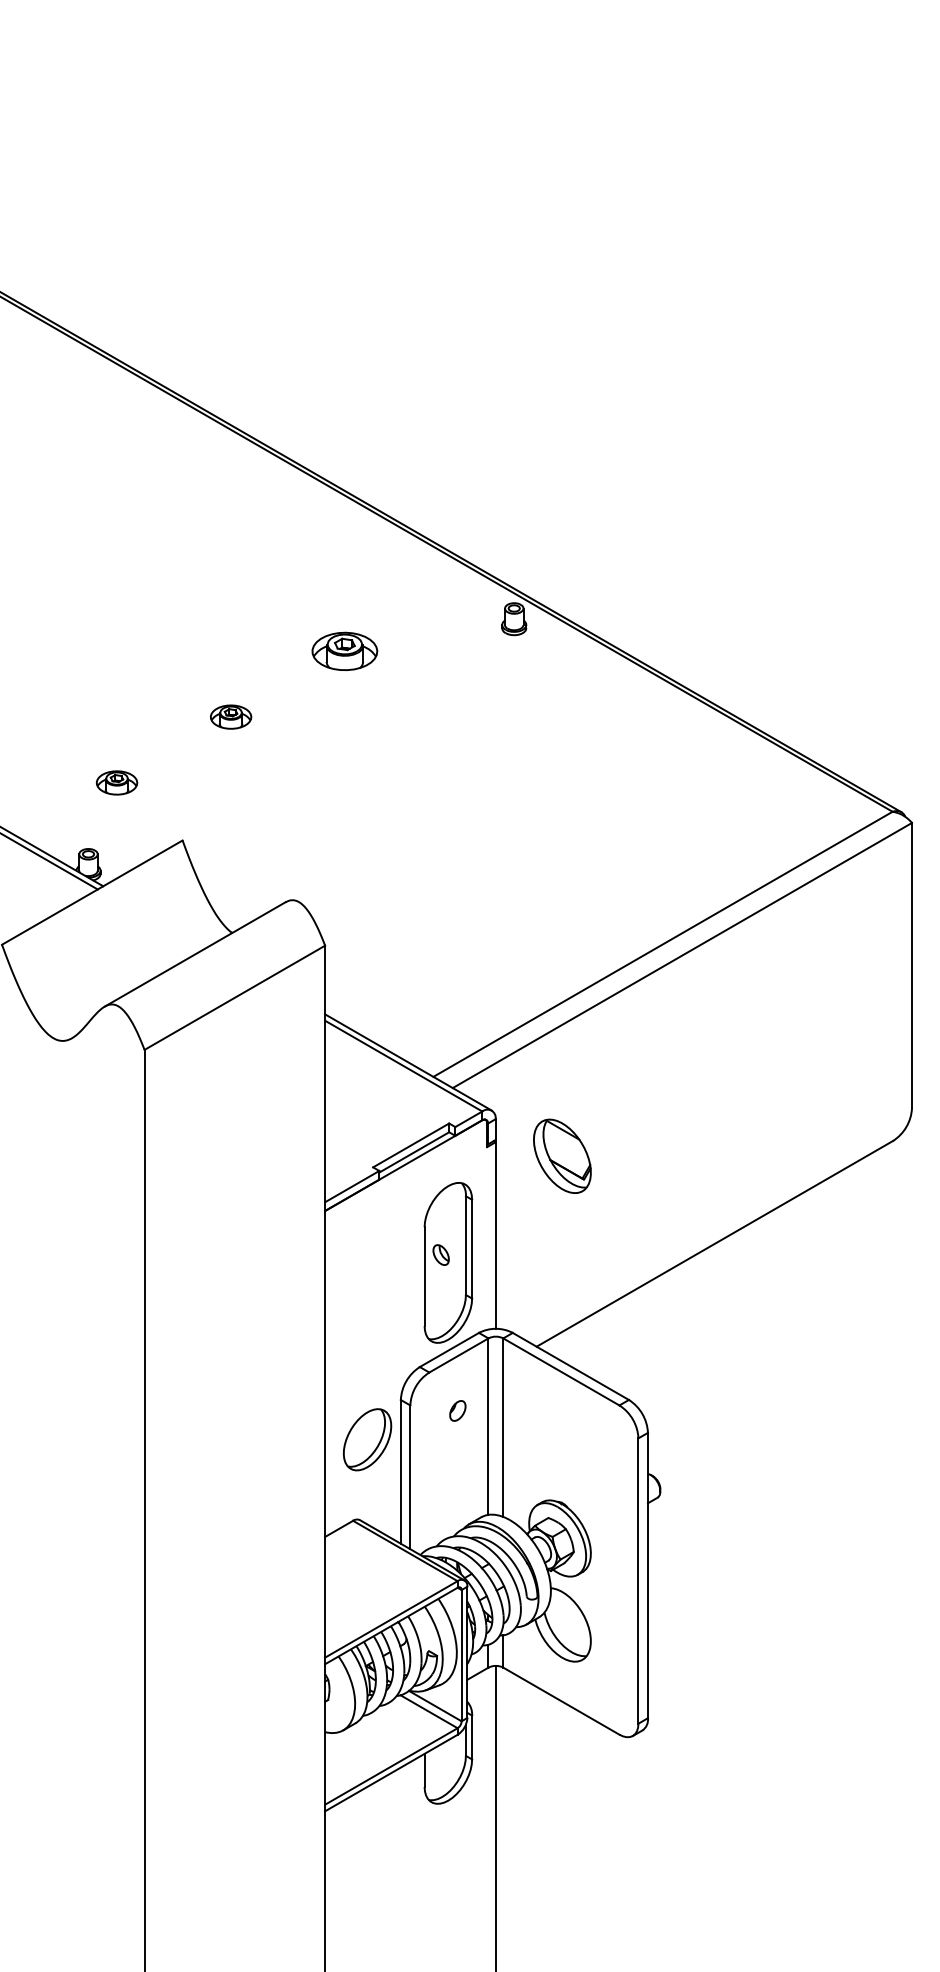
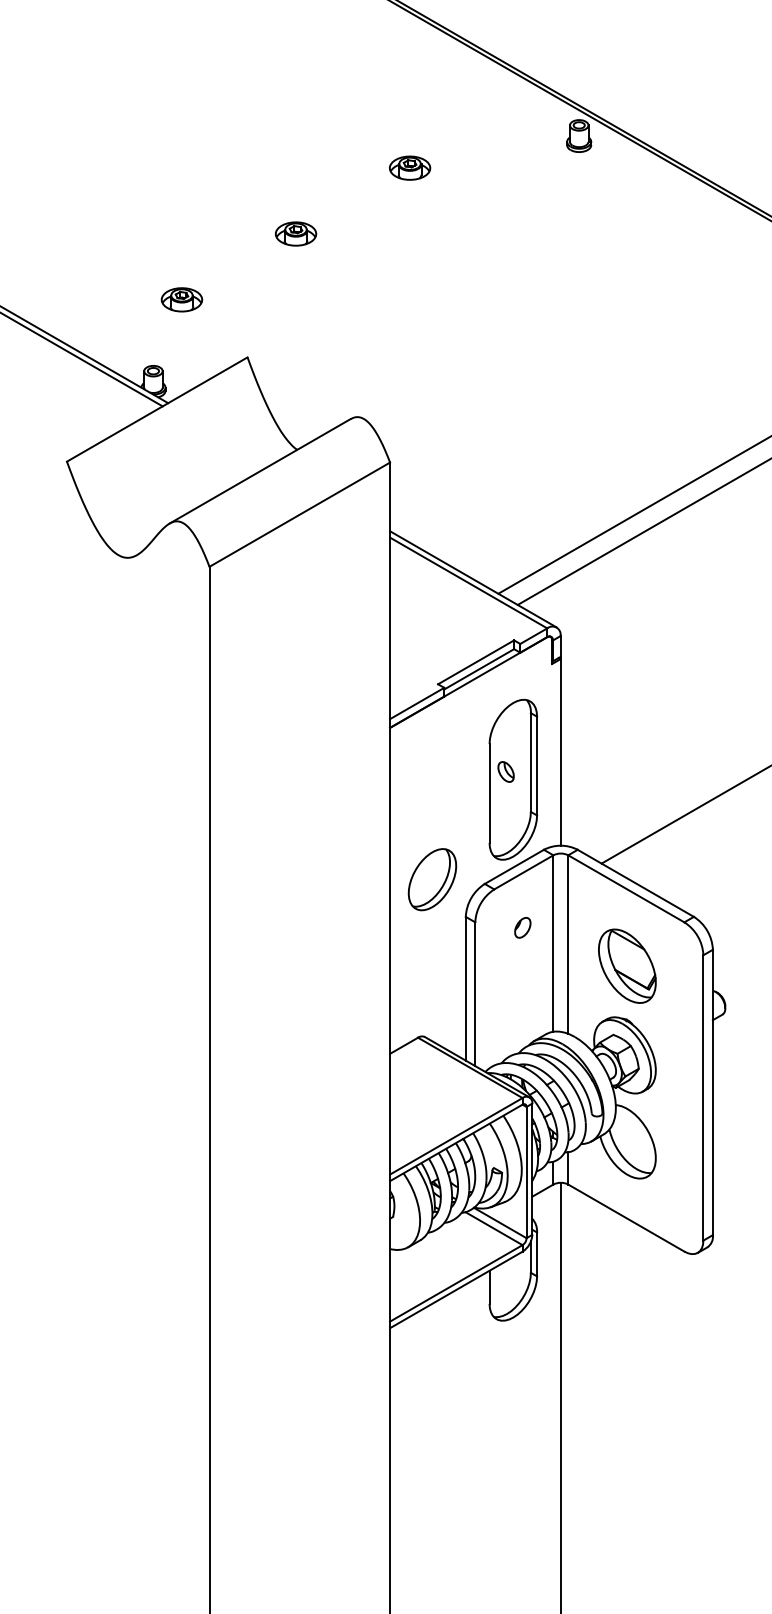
part: (345, 650) -> (410, 167), size x0.62
part: (562, 1155) -> (627, 965), moved
part: (367, 1439) -> (432, 879), moved

